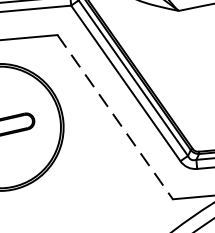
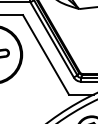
line: (114, 116) -> (45, 54), dashed -> solid

